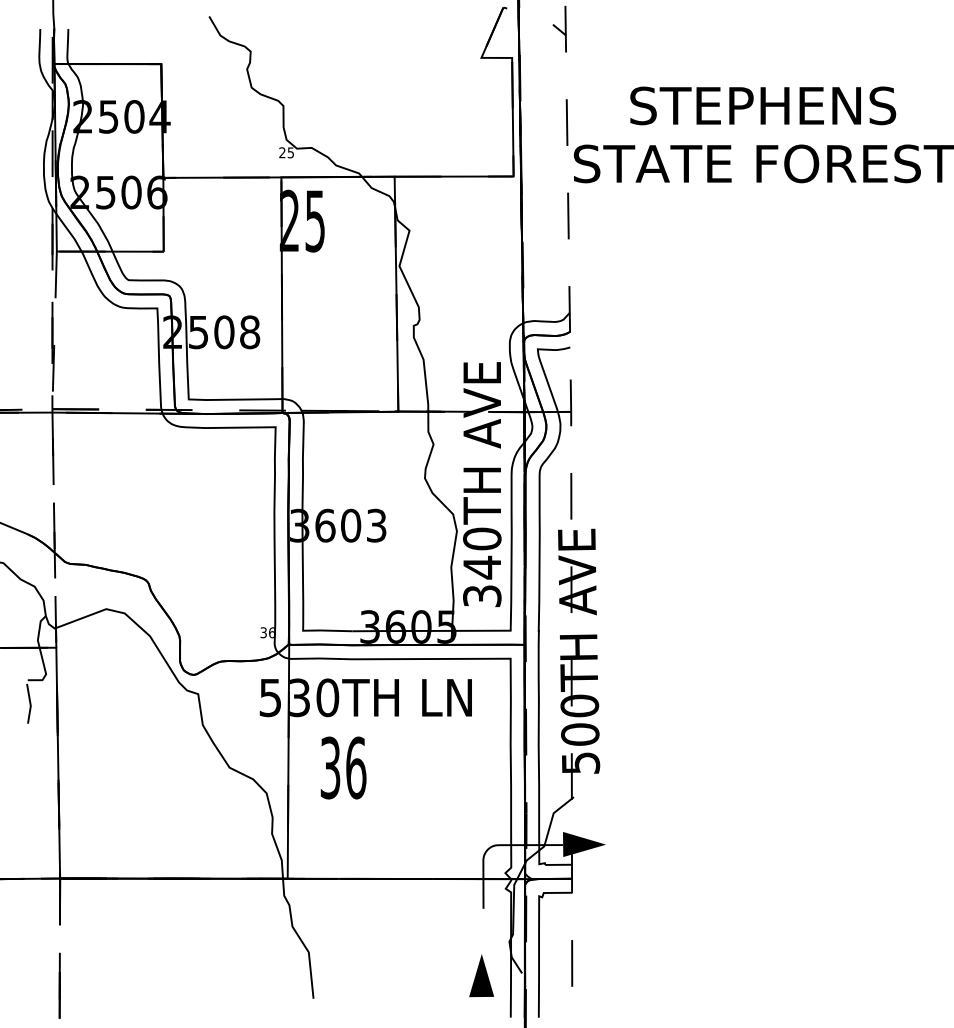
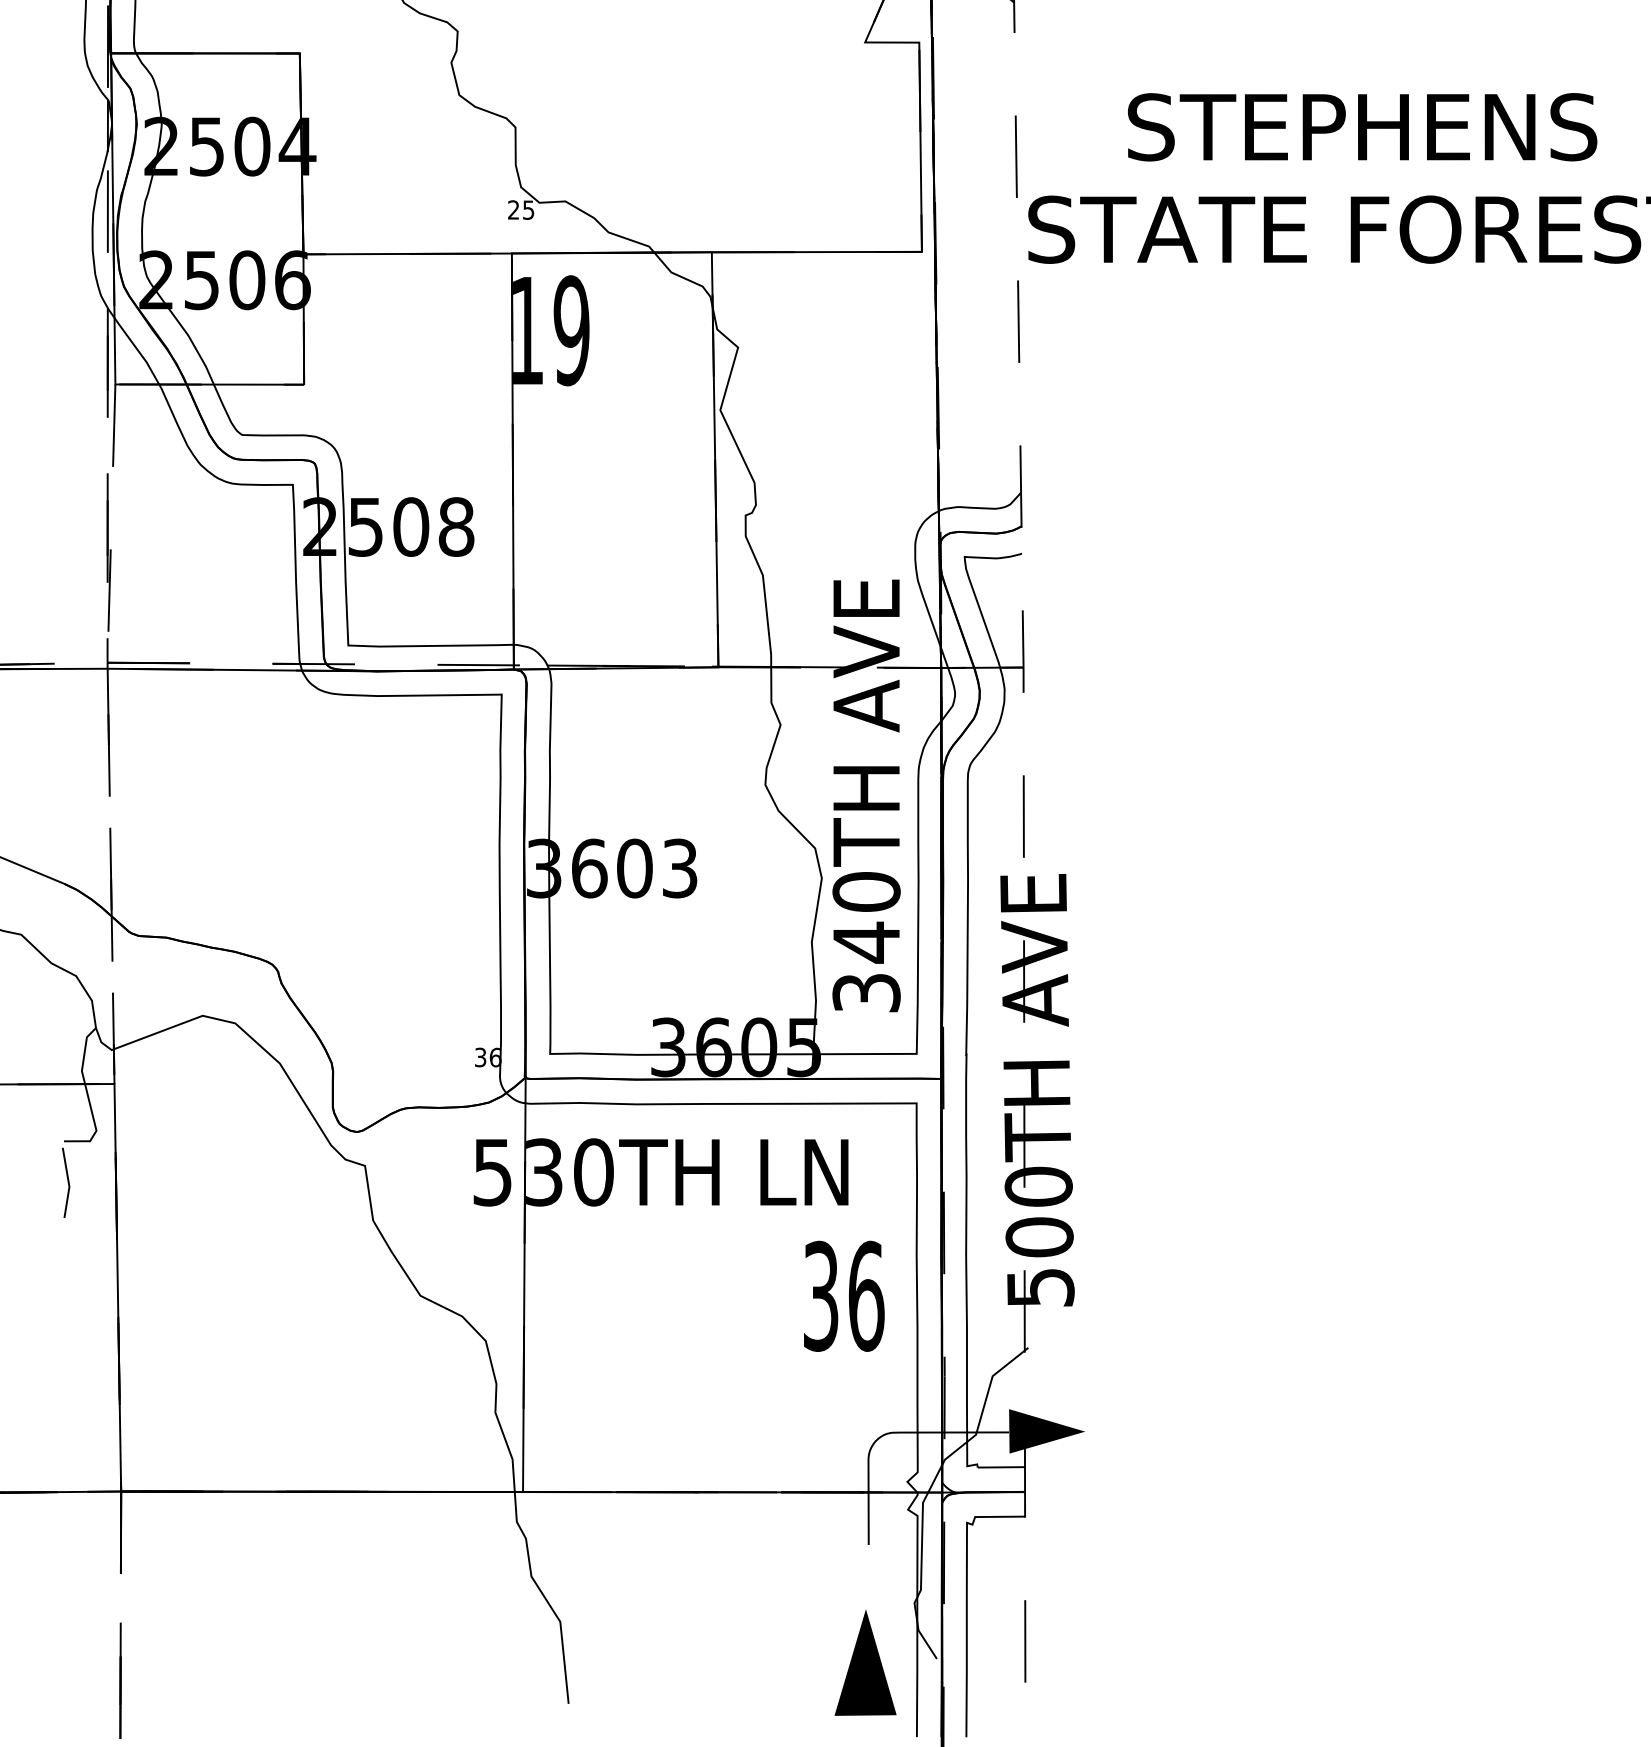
text: (302, 220) -> (549, 329), 25 -> 19
text: (343, 767) -> (844, 1295), moved
part: (481, 975) -> (865, 1662), size x1.4

